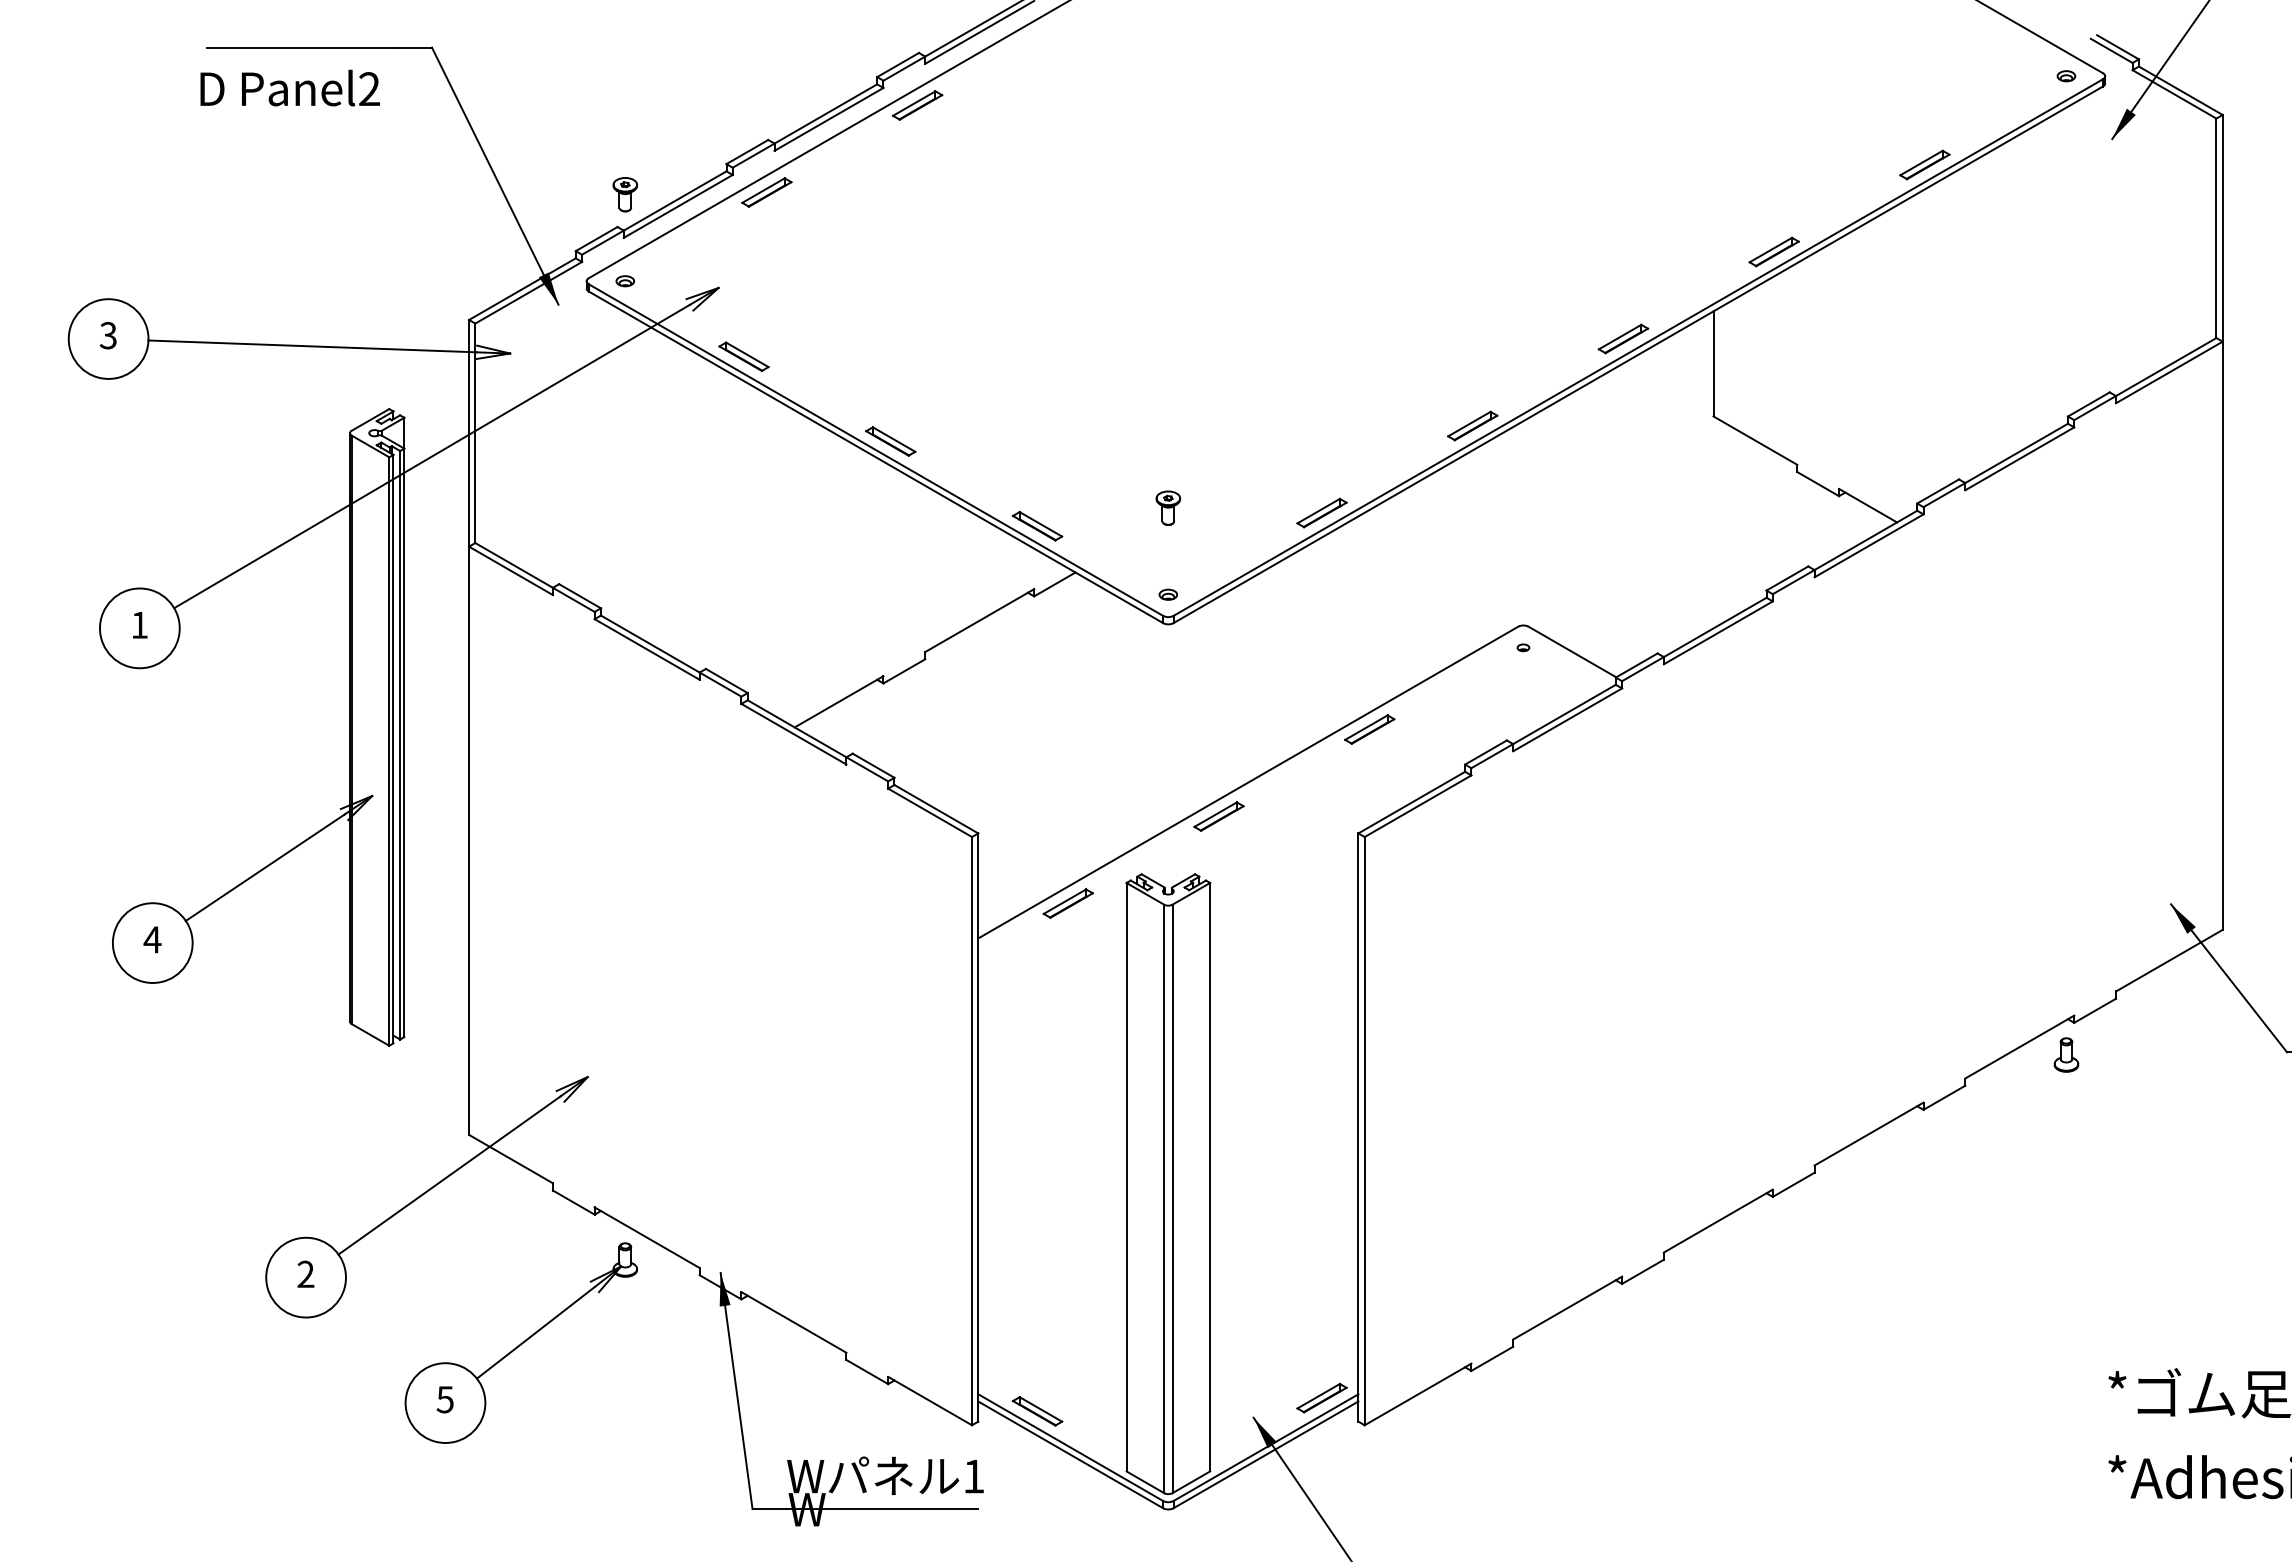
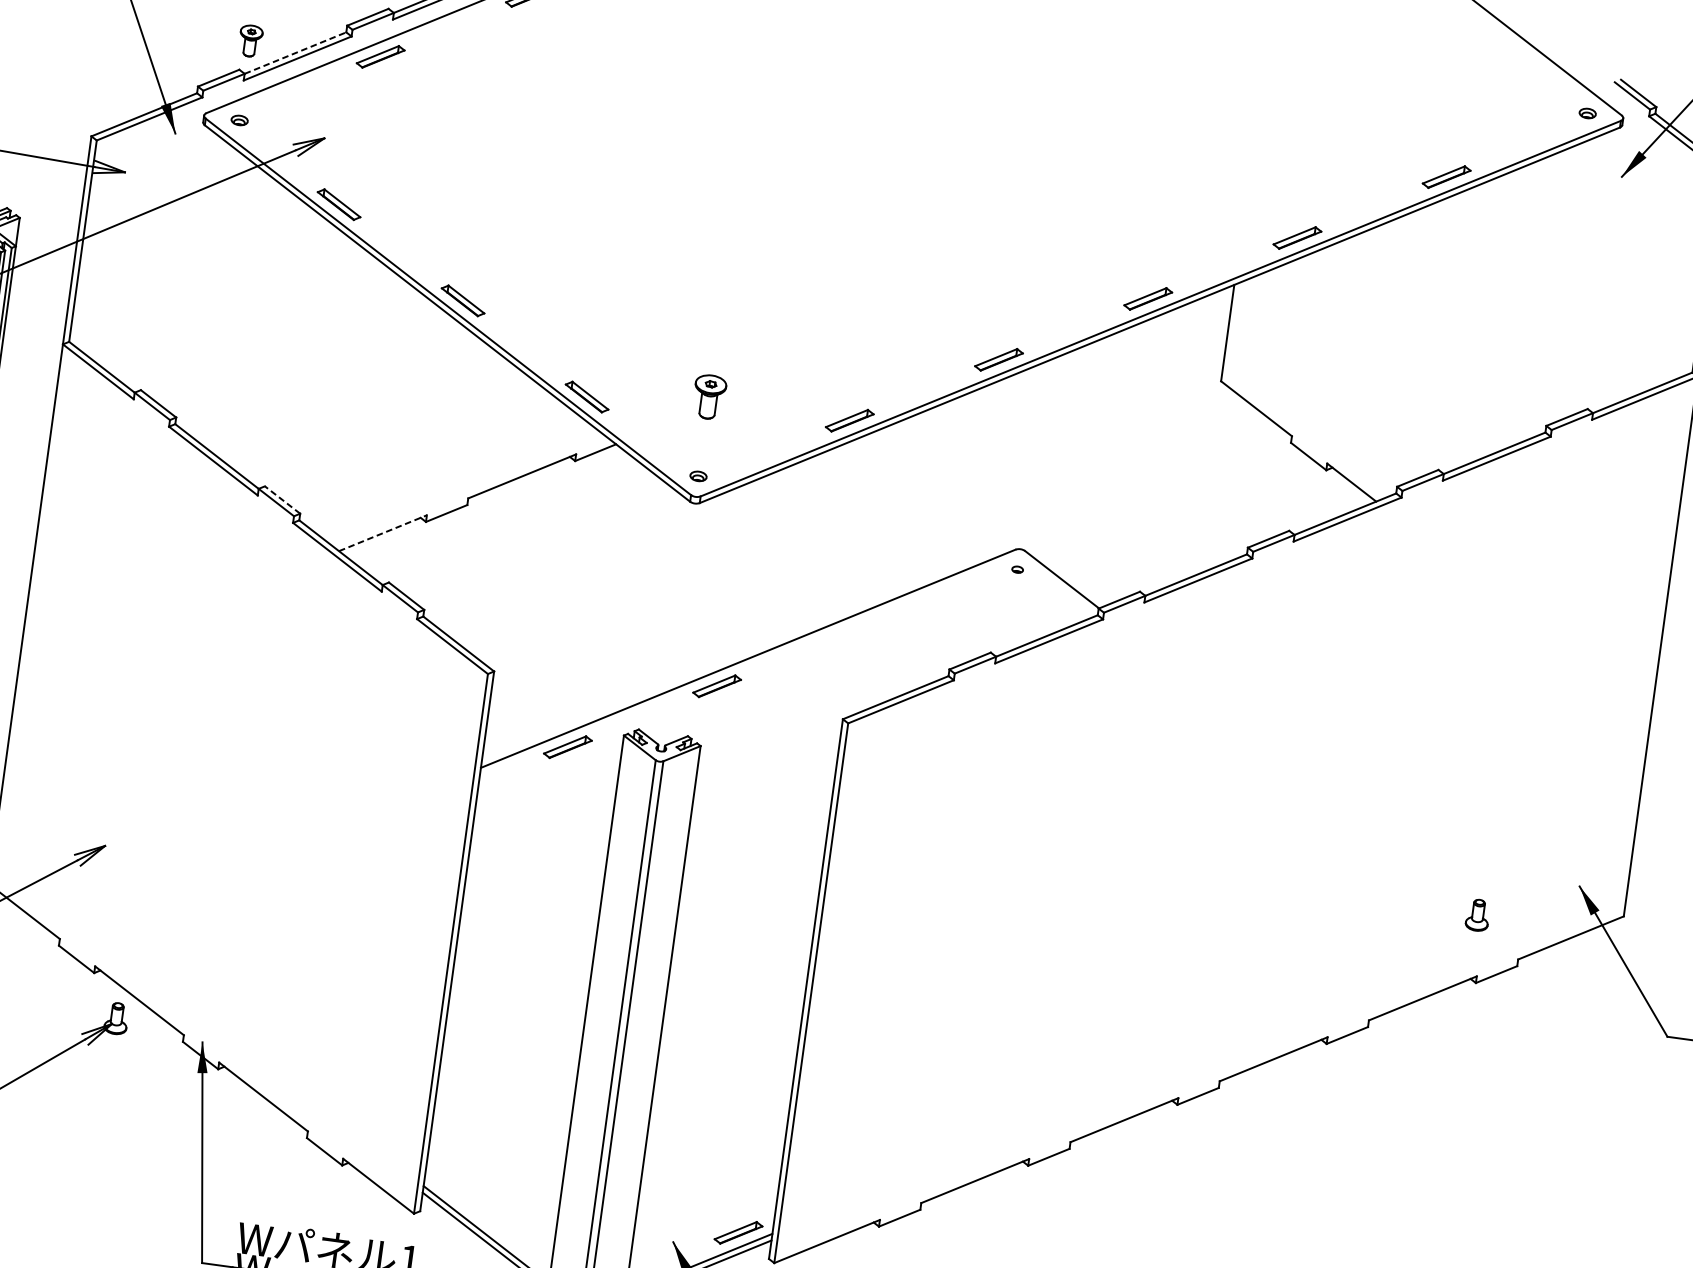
line: (675, 200) -> (295, 52), solid -> dashed
part: (1168, 507) -> (709, 396), size x1.4
line: (726, 680) -> (282, 499), solid -> dashed
line: (839, 701) -> (383, 533), solid -> dashed
part: (1369, 729) -> (866, 625), removed
part: (2066, 1054) -> (1478, 914), moved
part: (1037, 1411) -> (475, 1209), removed

